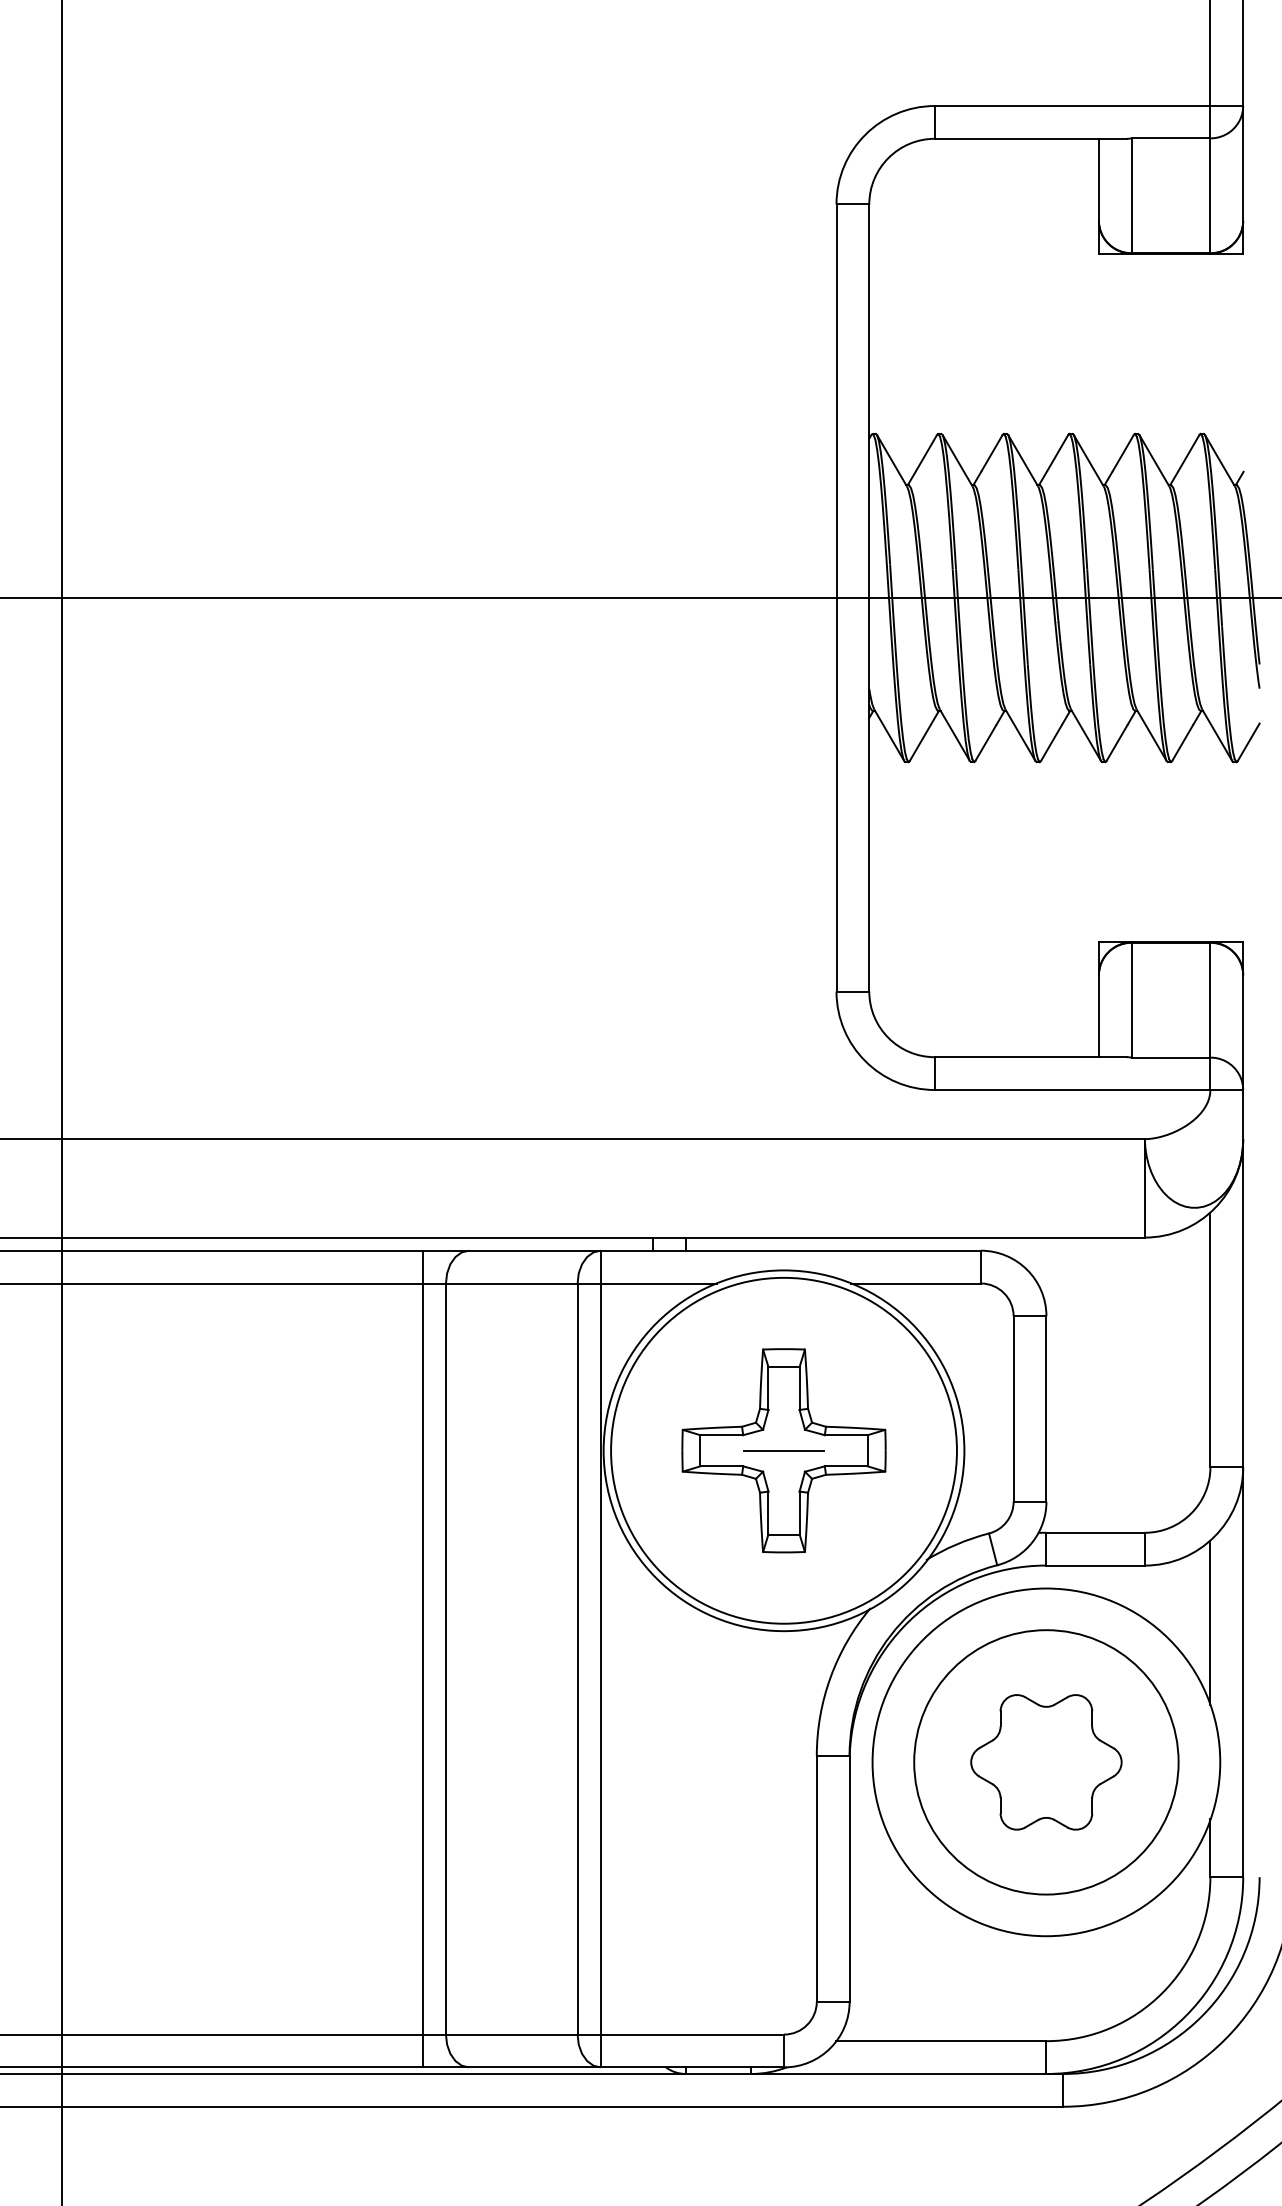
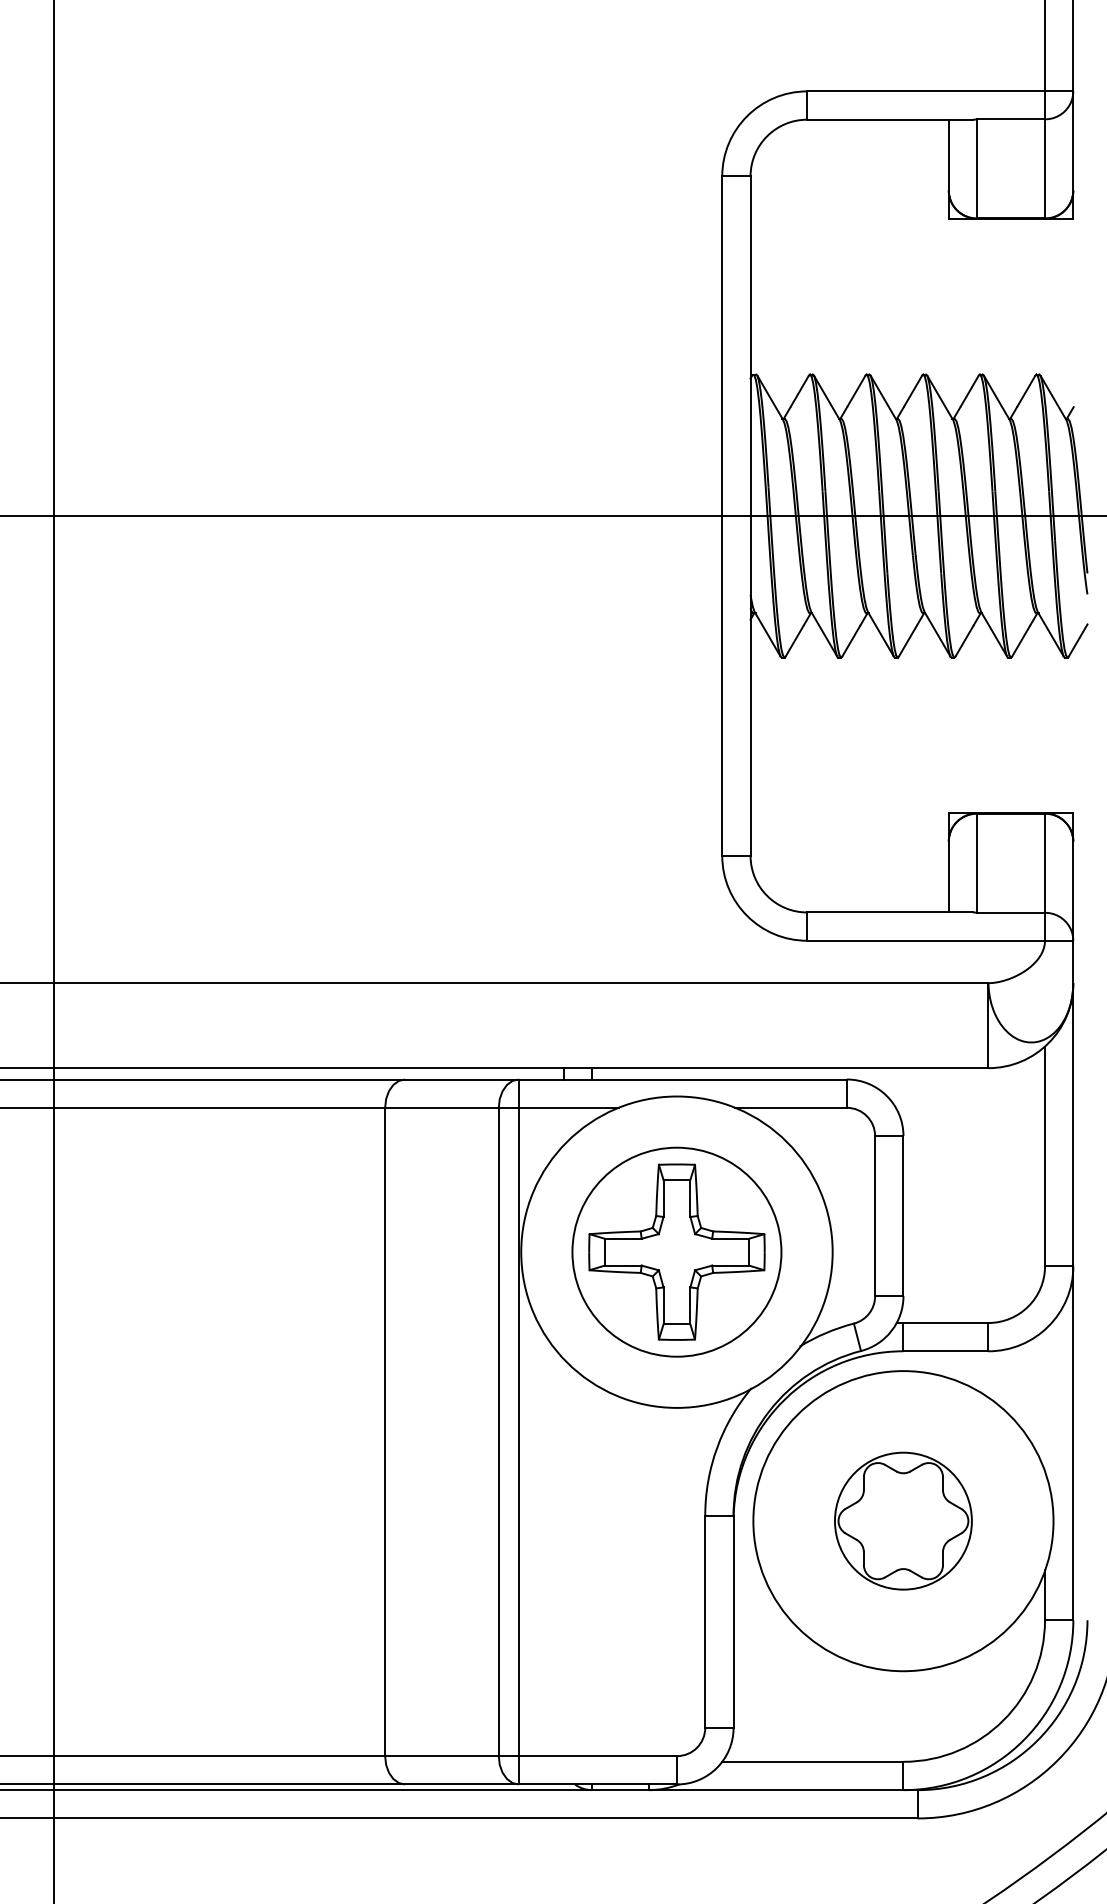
circle: (783, 1450) -> (676, 1251), size x0.7
line: (783, 1450) -> (676, 1251), removed
line: (1210, 1622) -> (1045, 1400), removed
line: (422, 1658) -> (364, 1431), removed
circle: (1046, 1762) -> (903, 1521), size x0.6

